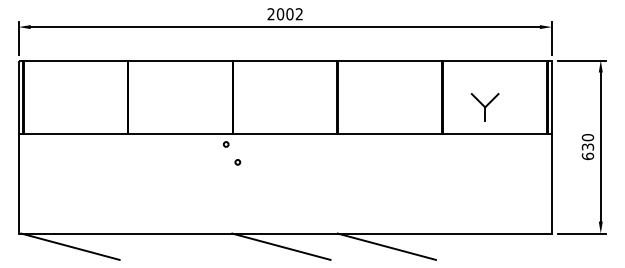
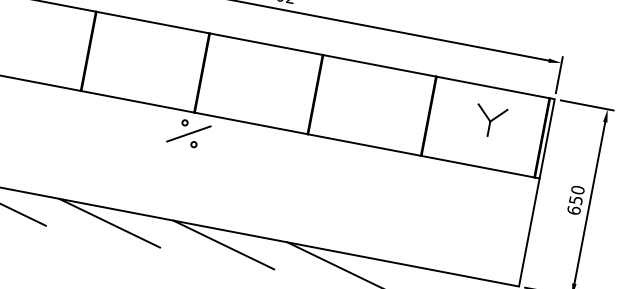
part: (484, 107) -> (489, 121), moved
text: (586, 146) -> (574, 199), 630 -> 650
line: (231, 153) -> (188, 133), added
line: (175, 246) -> (109, 222), added

